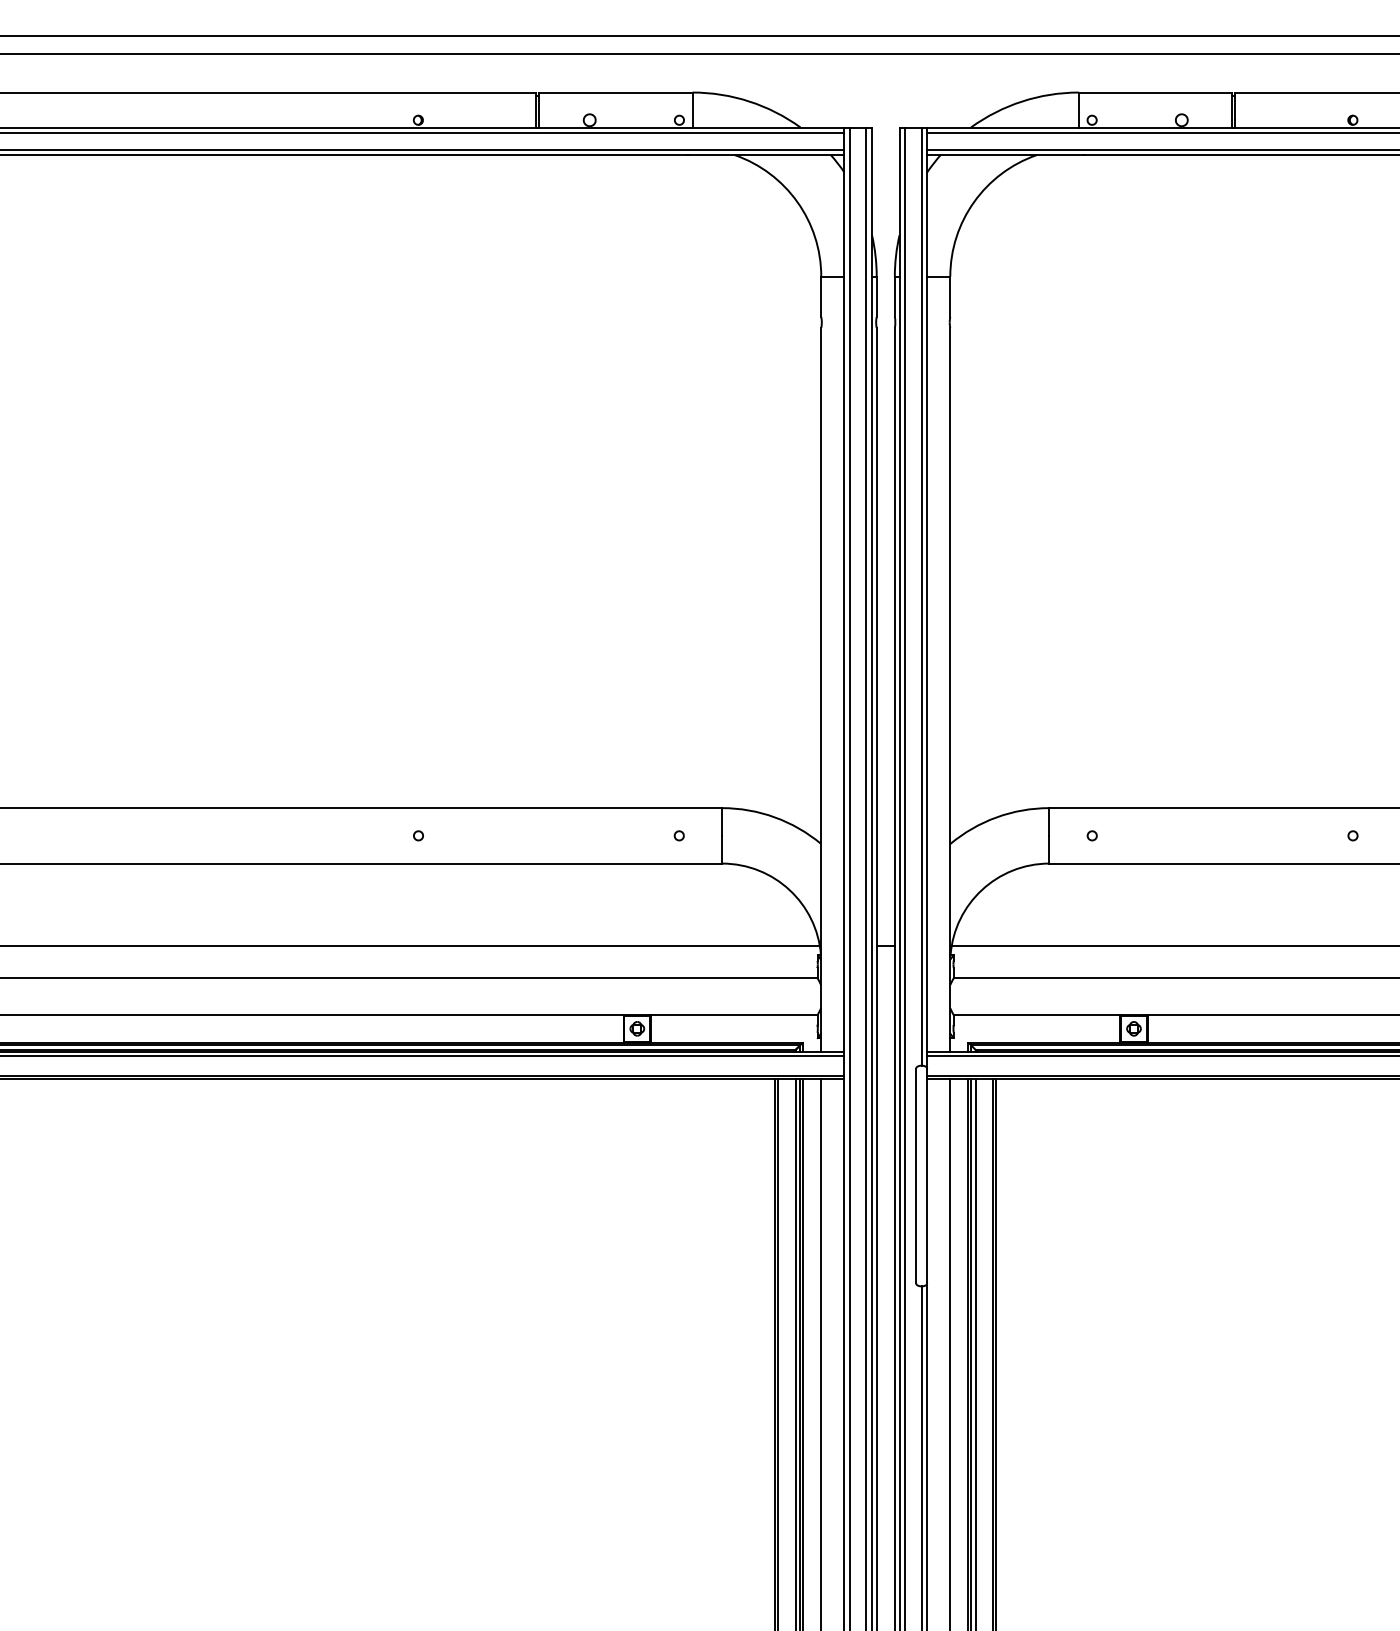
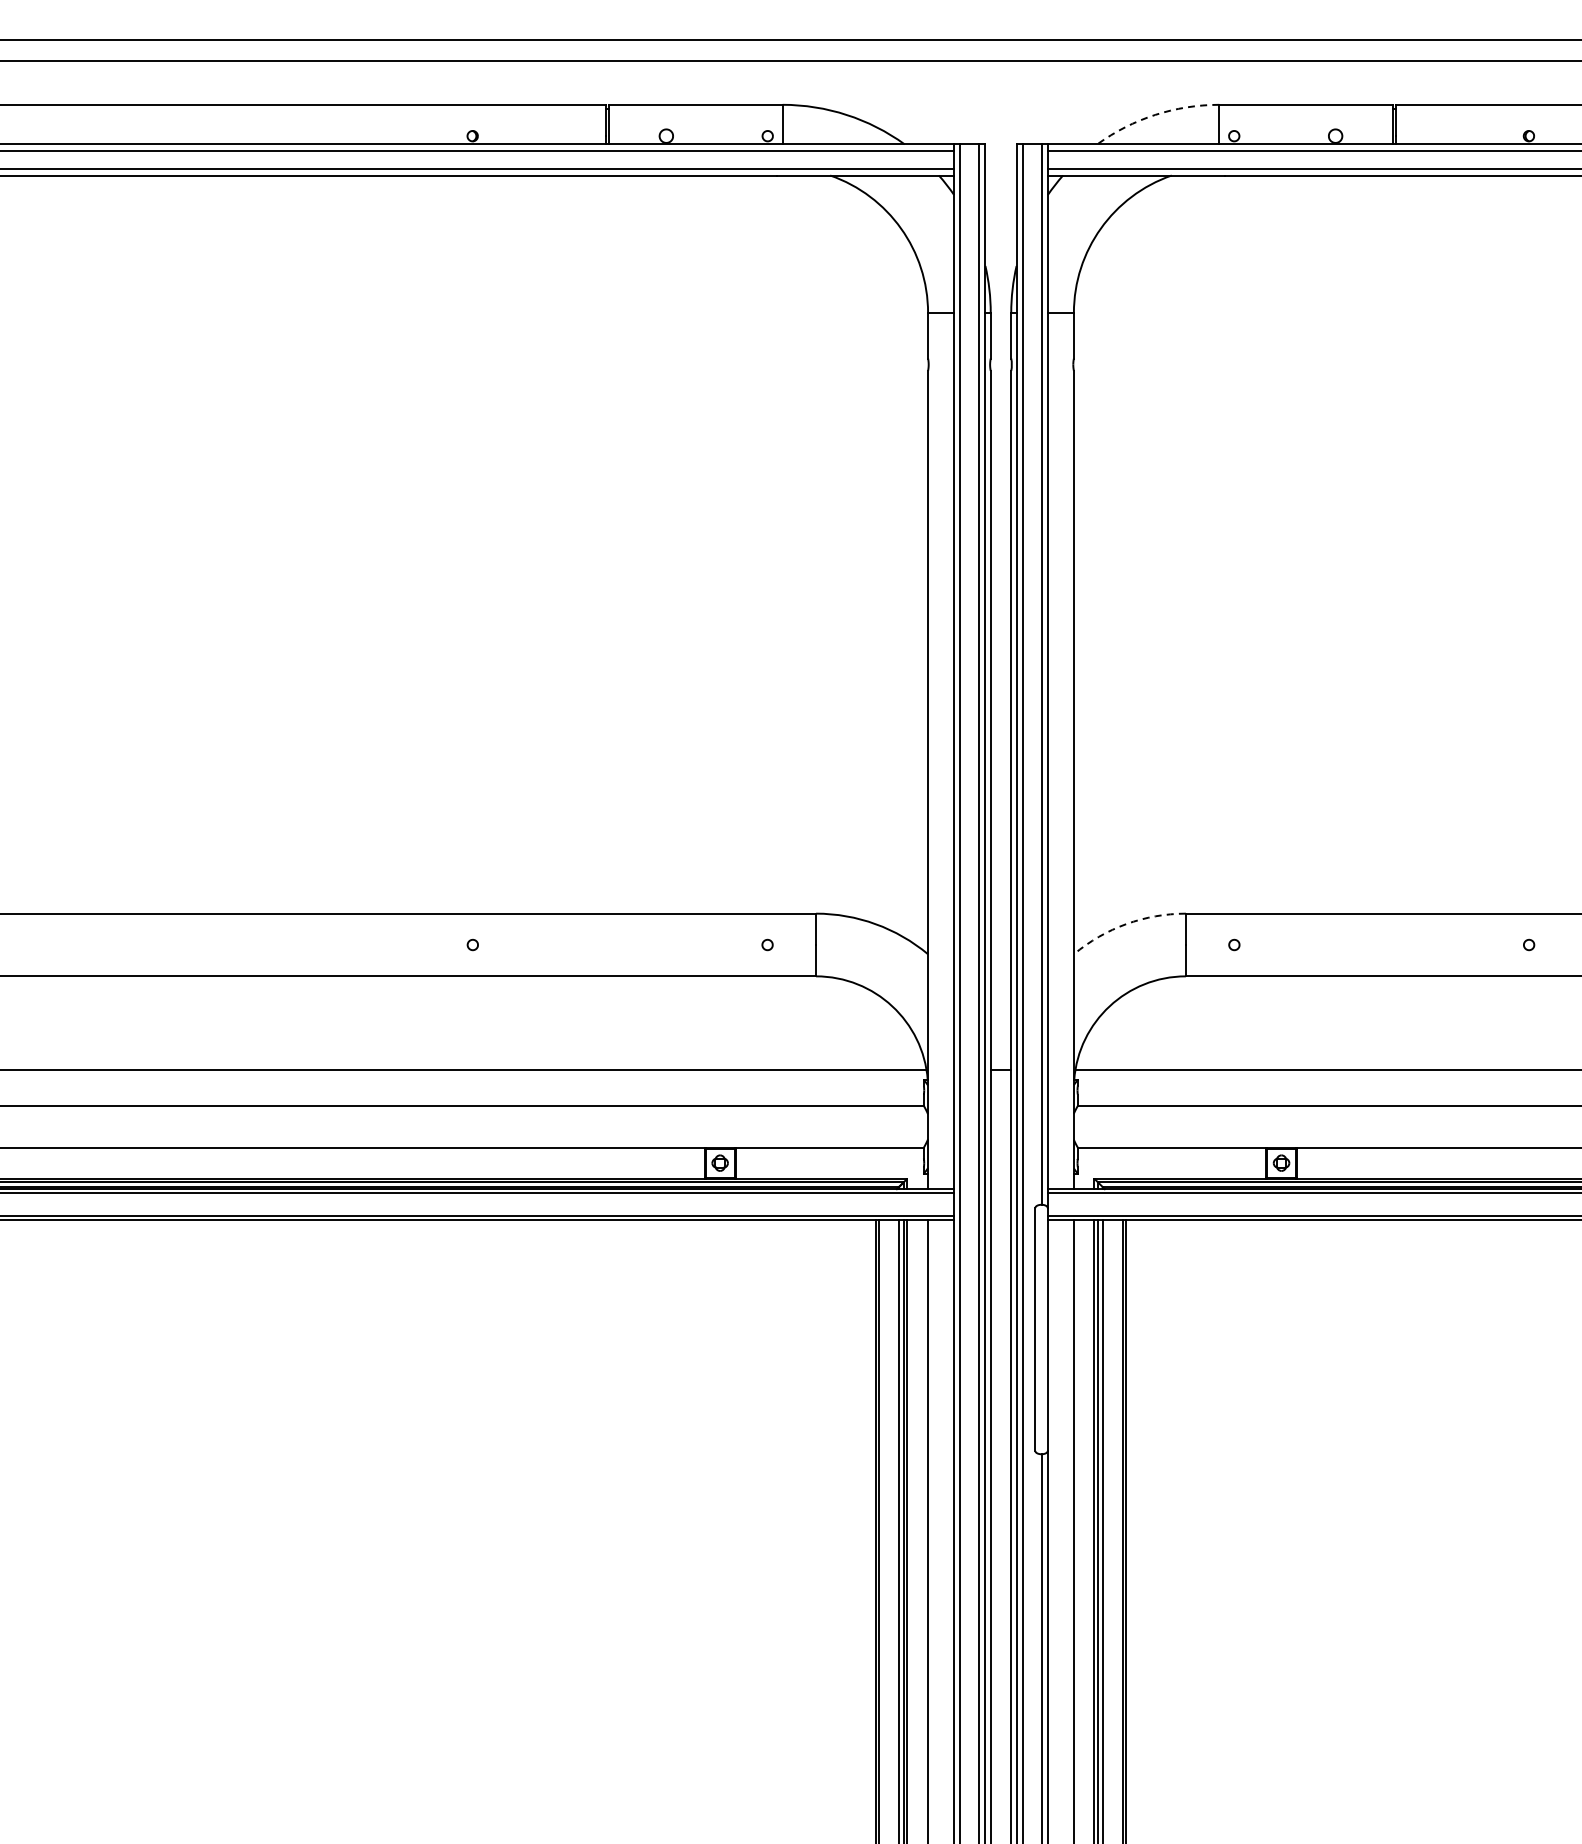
arc: (1022, 101) -> (1155, 114), solid -> dashed
arc: (996, 817) -> (1126, 924), solid -> dashed

